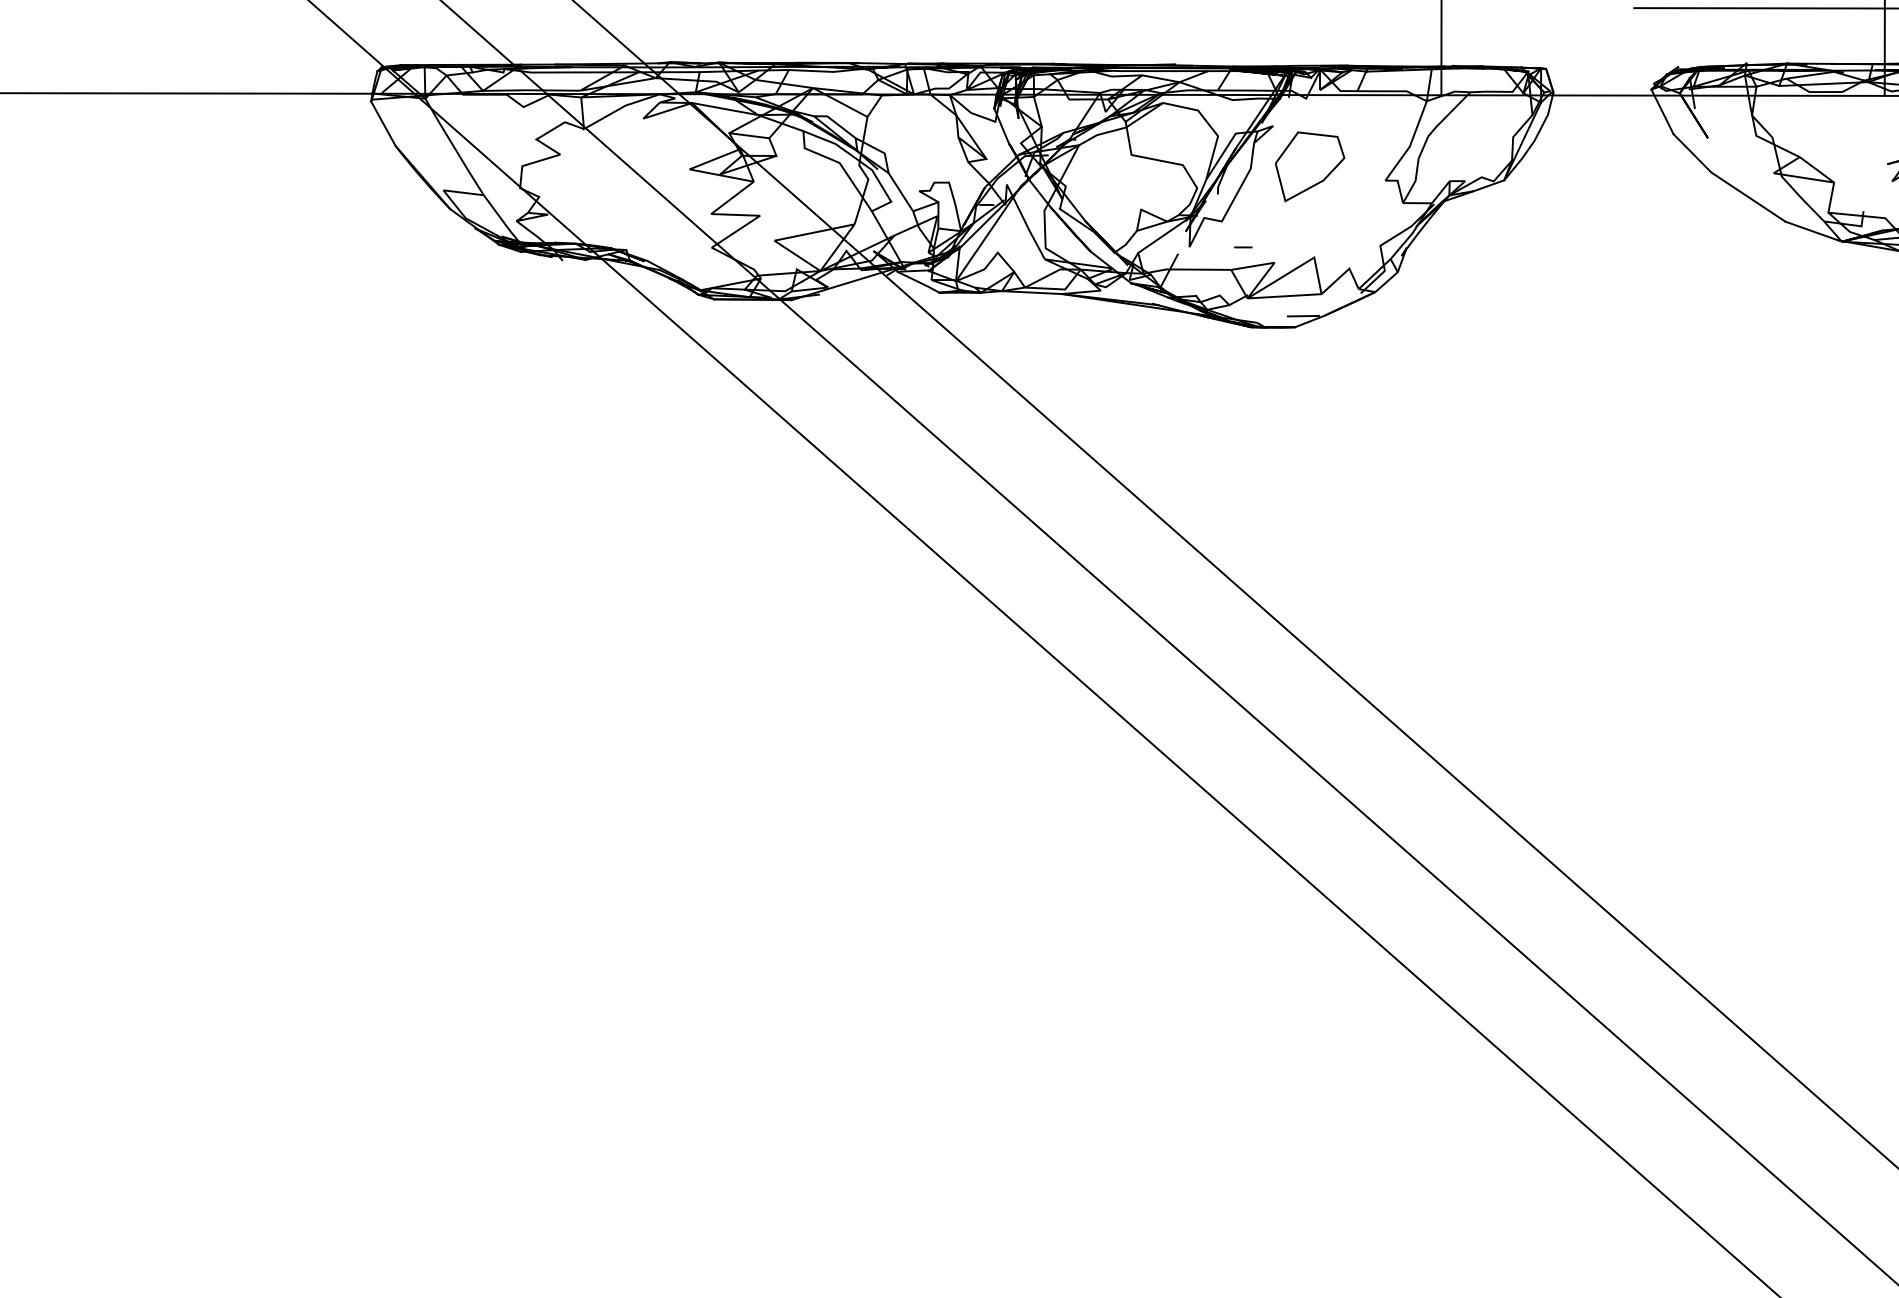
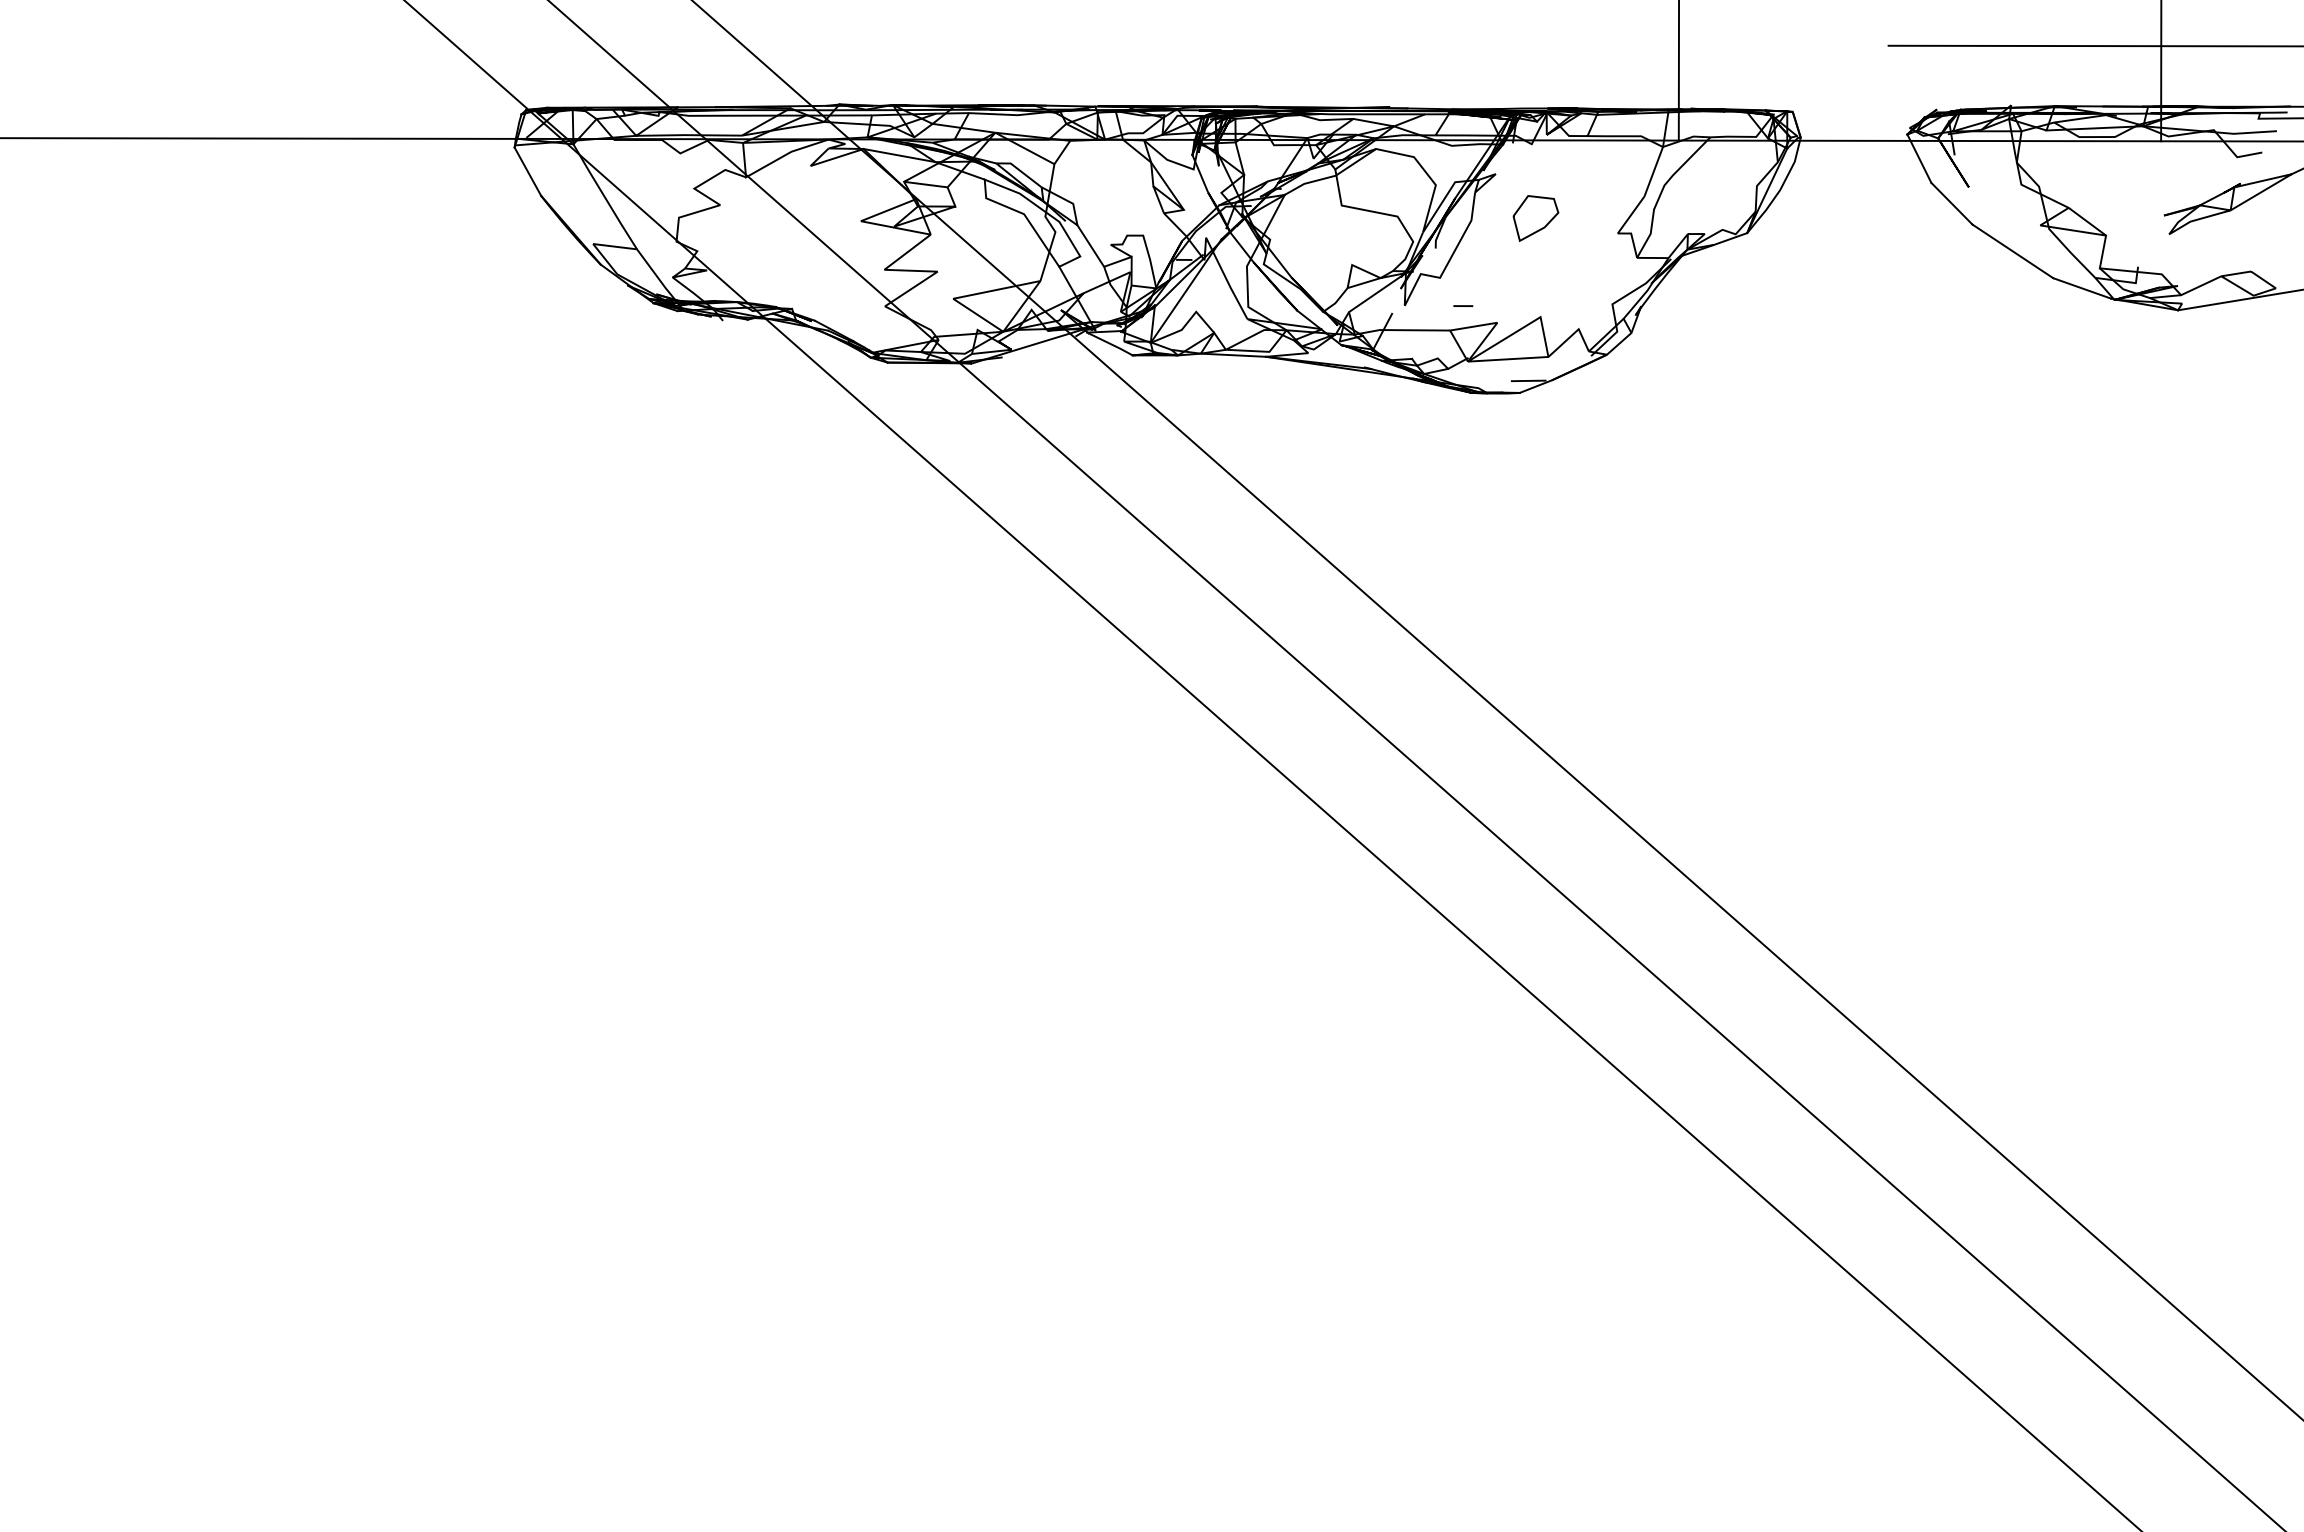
part: (1309, 166) -> (1535, 218), size x0.6

